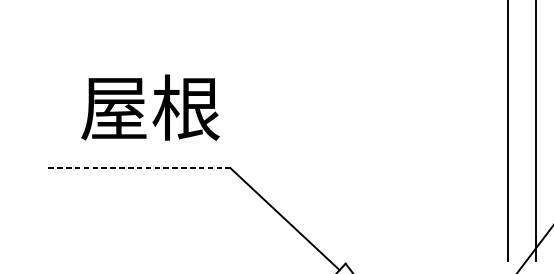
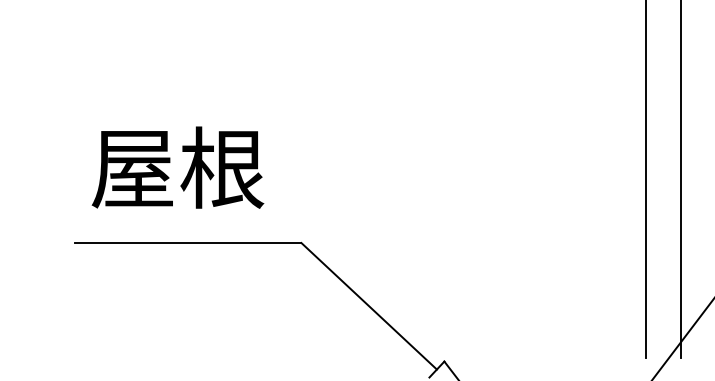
text: (150, 107) -> (177, 167), moved
line: (139, 168) -> (188, 243), dashed -> solid

